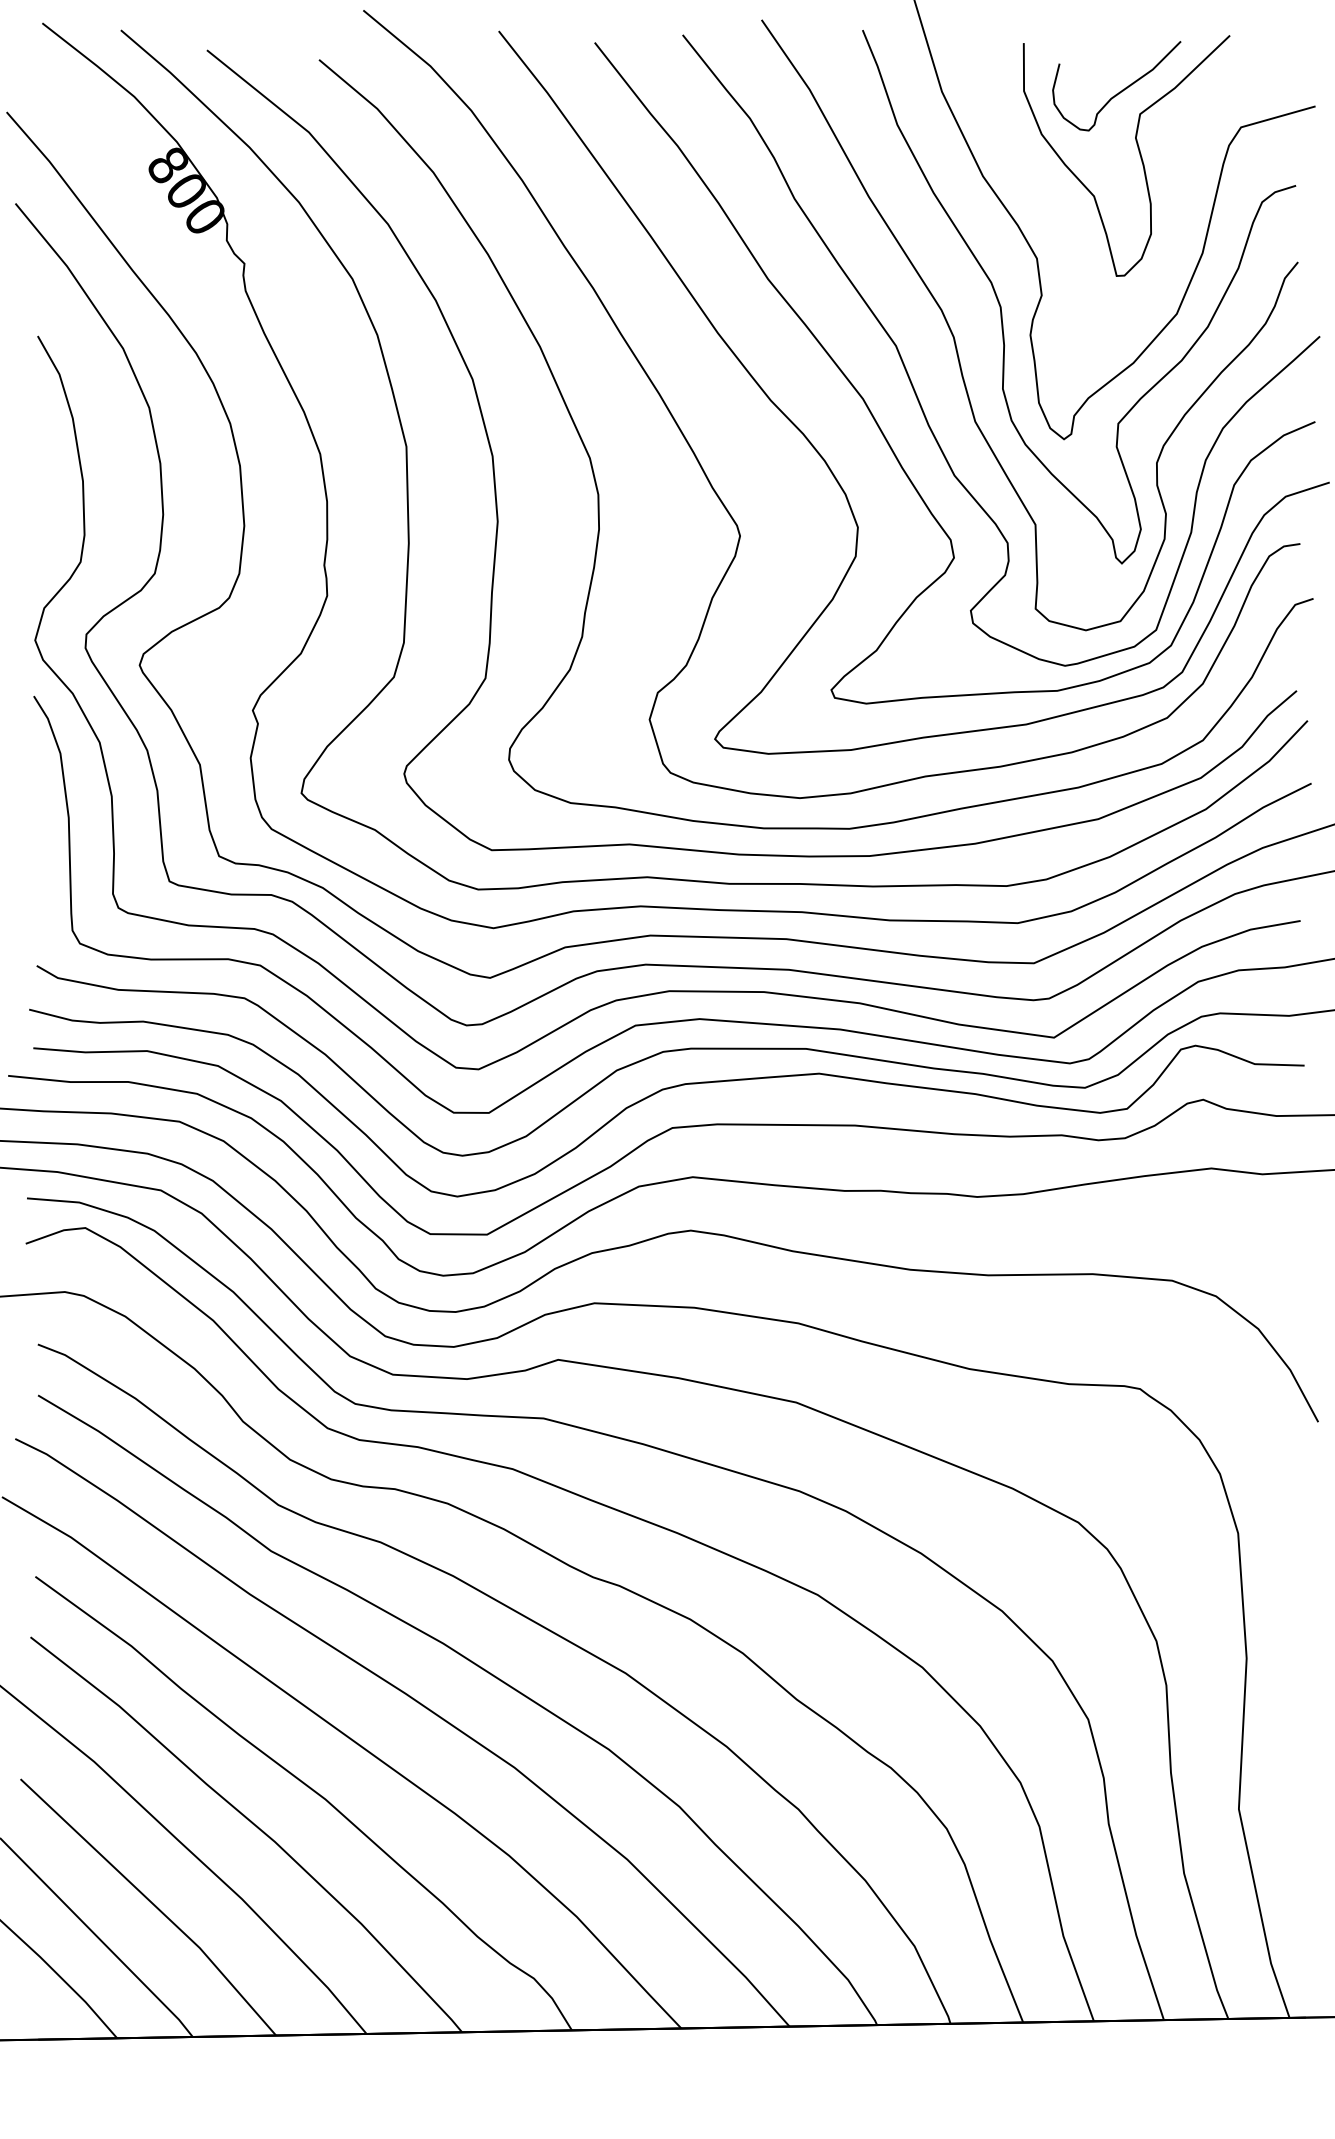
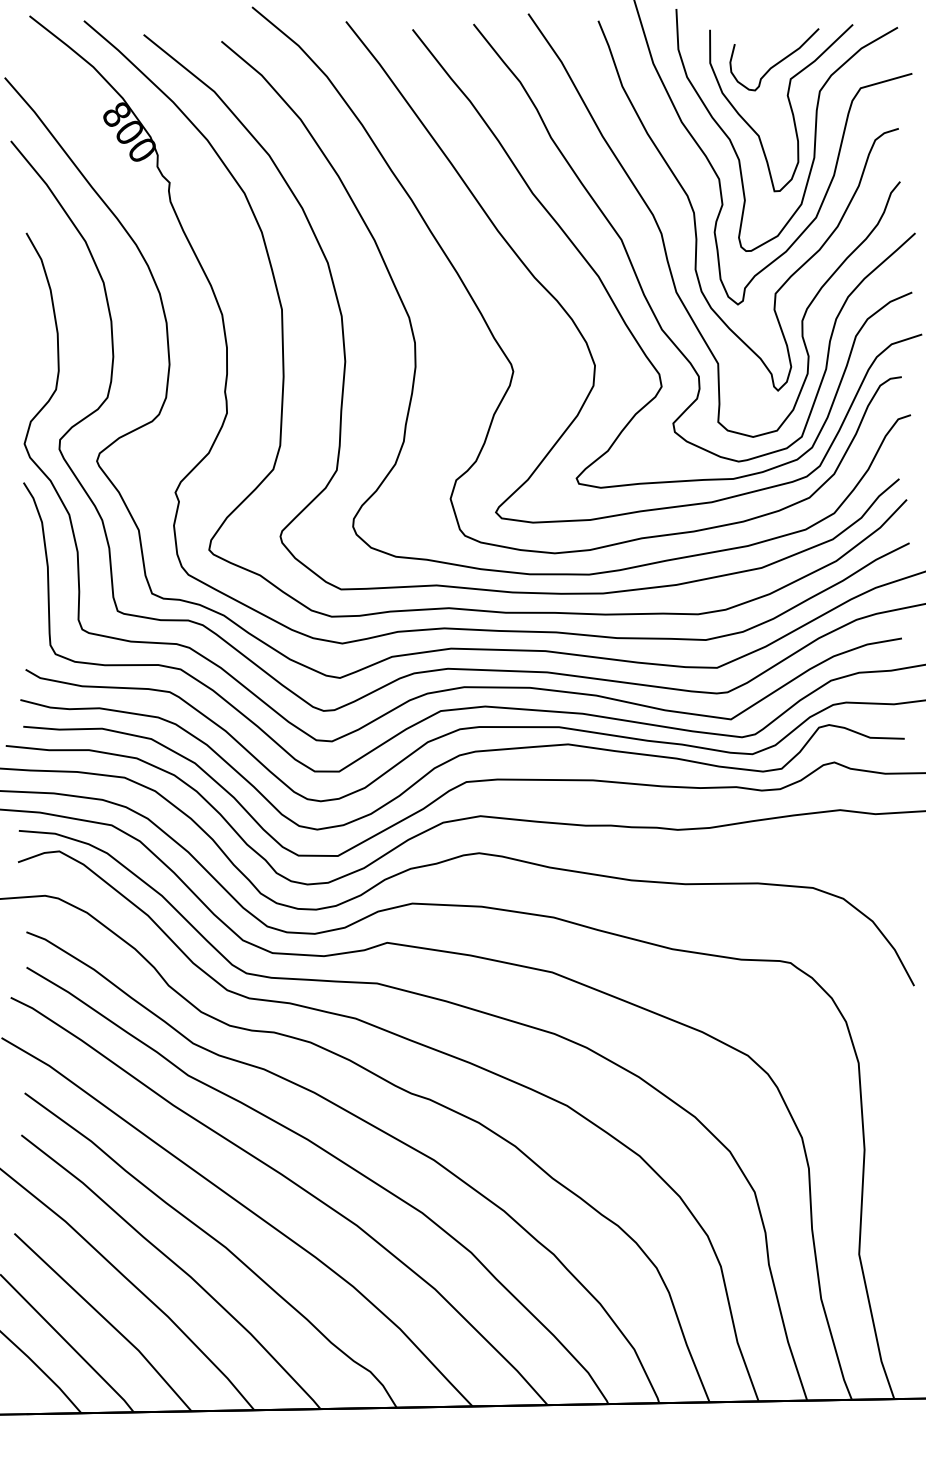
part: (1174, 188) -> (814, 130), added

